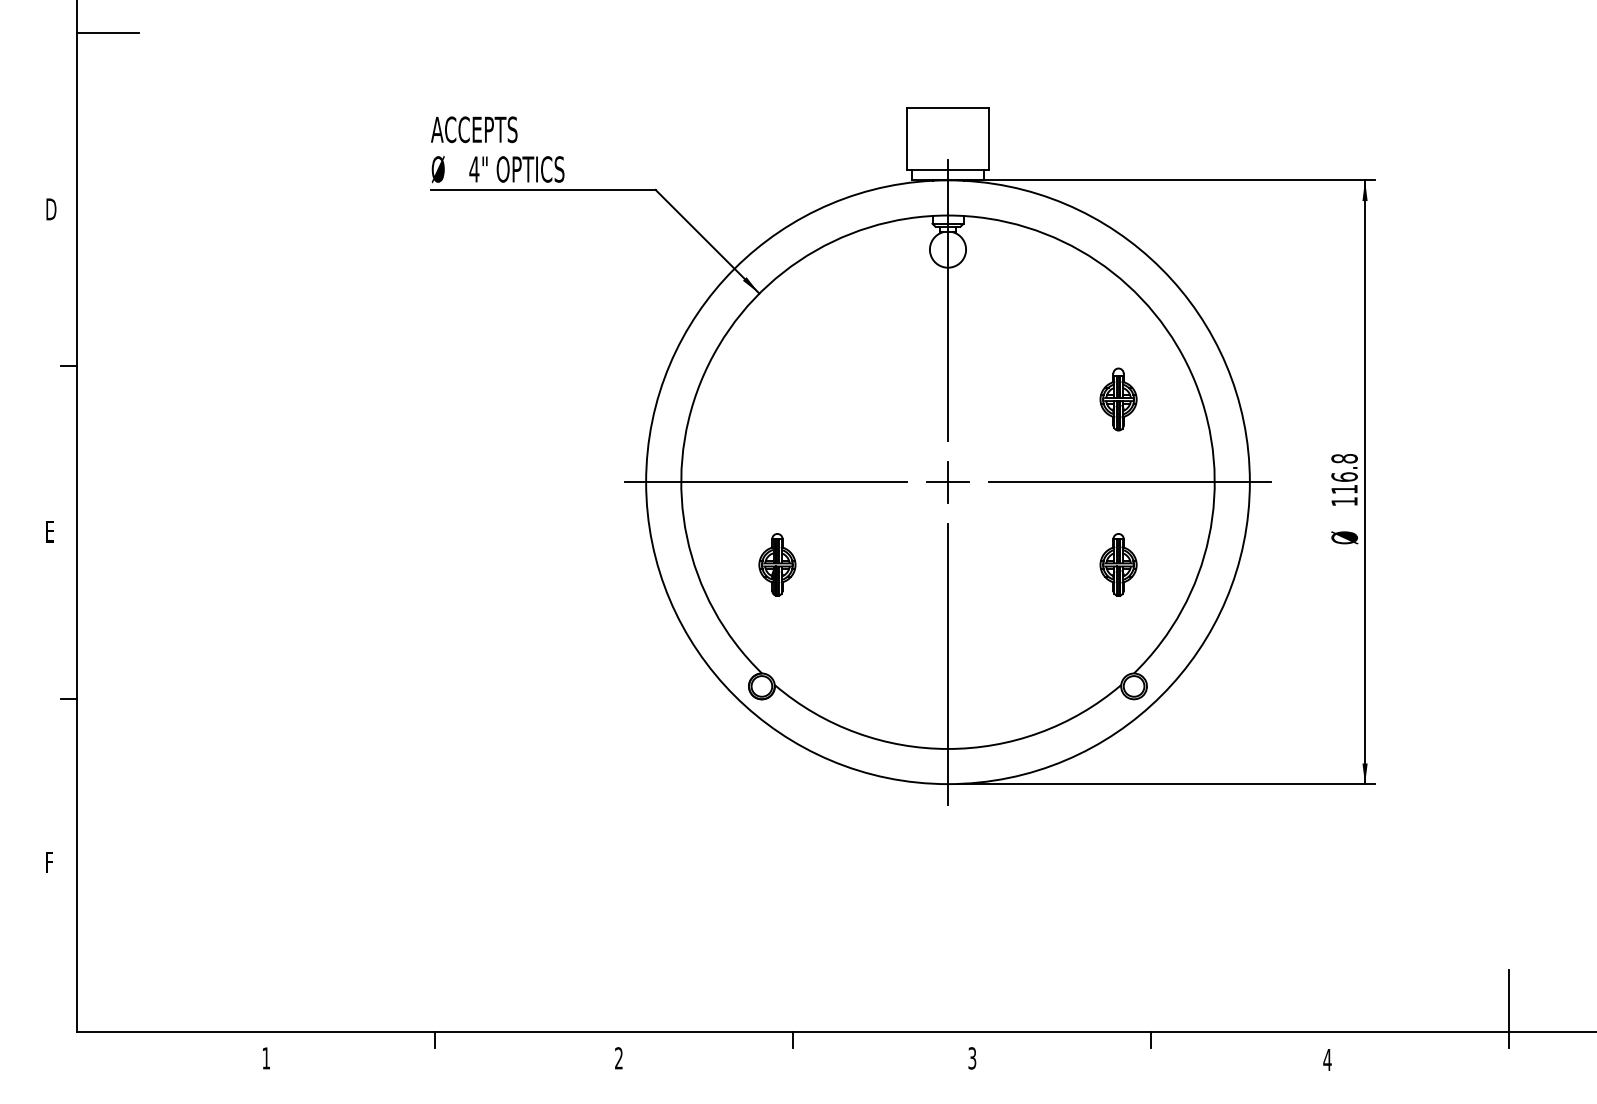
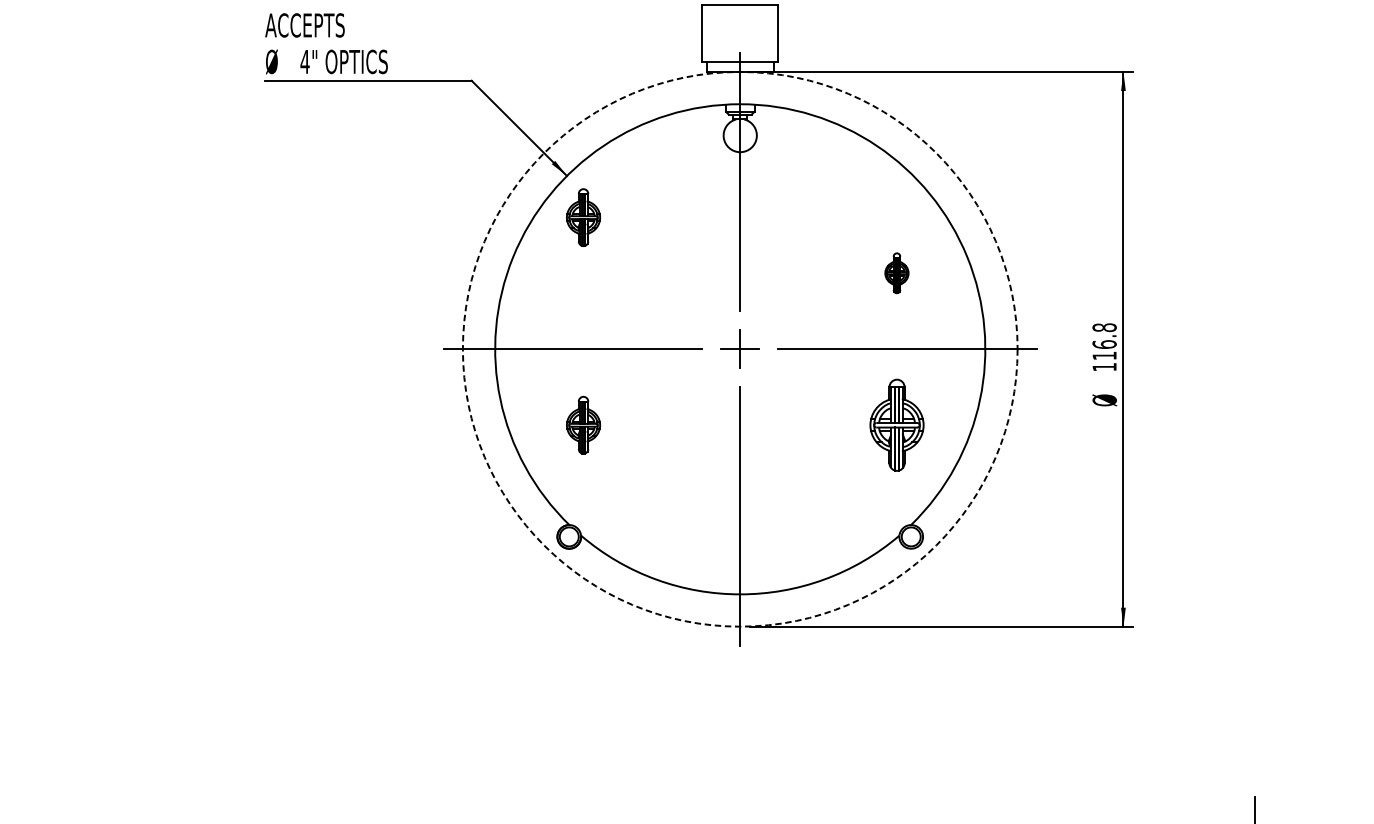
part: (777, 338) -> (583, 217), added
part: (1118, 399) -> (896, 273), size x0.7
circle: (947, 482) -> (739, 349), solid -> dashed
part: (1118, 564) -> (896, 424), size x1.6

